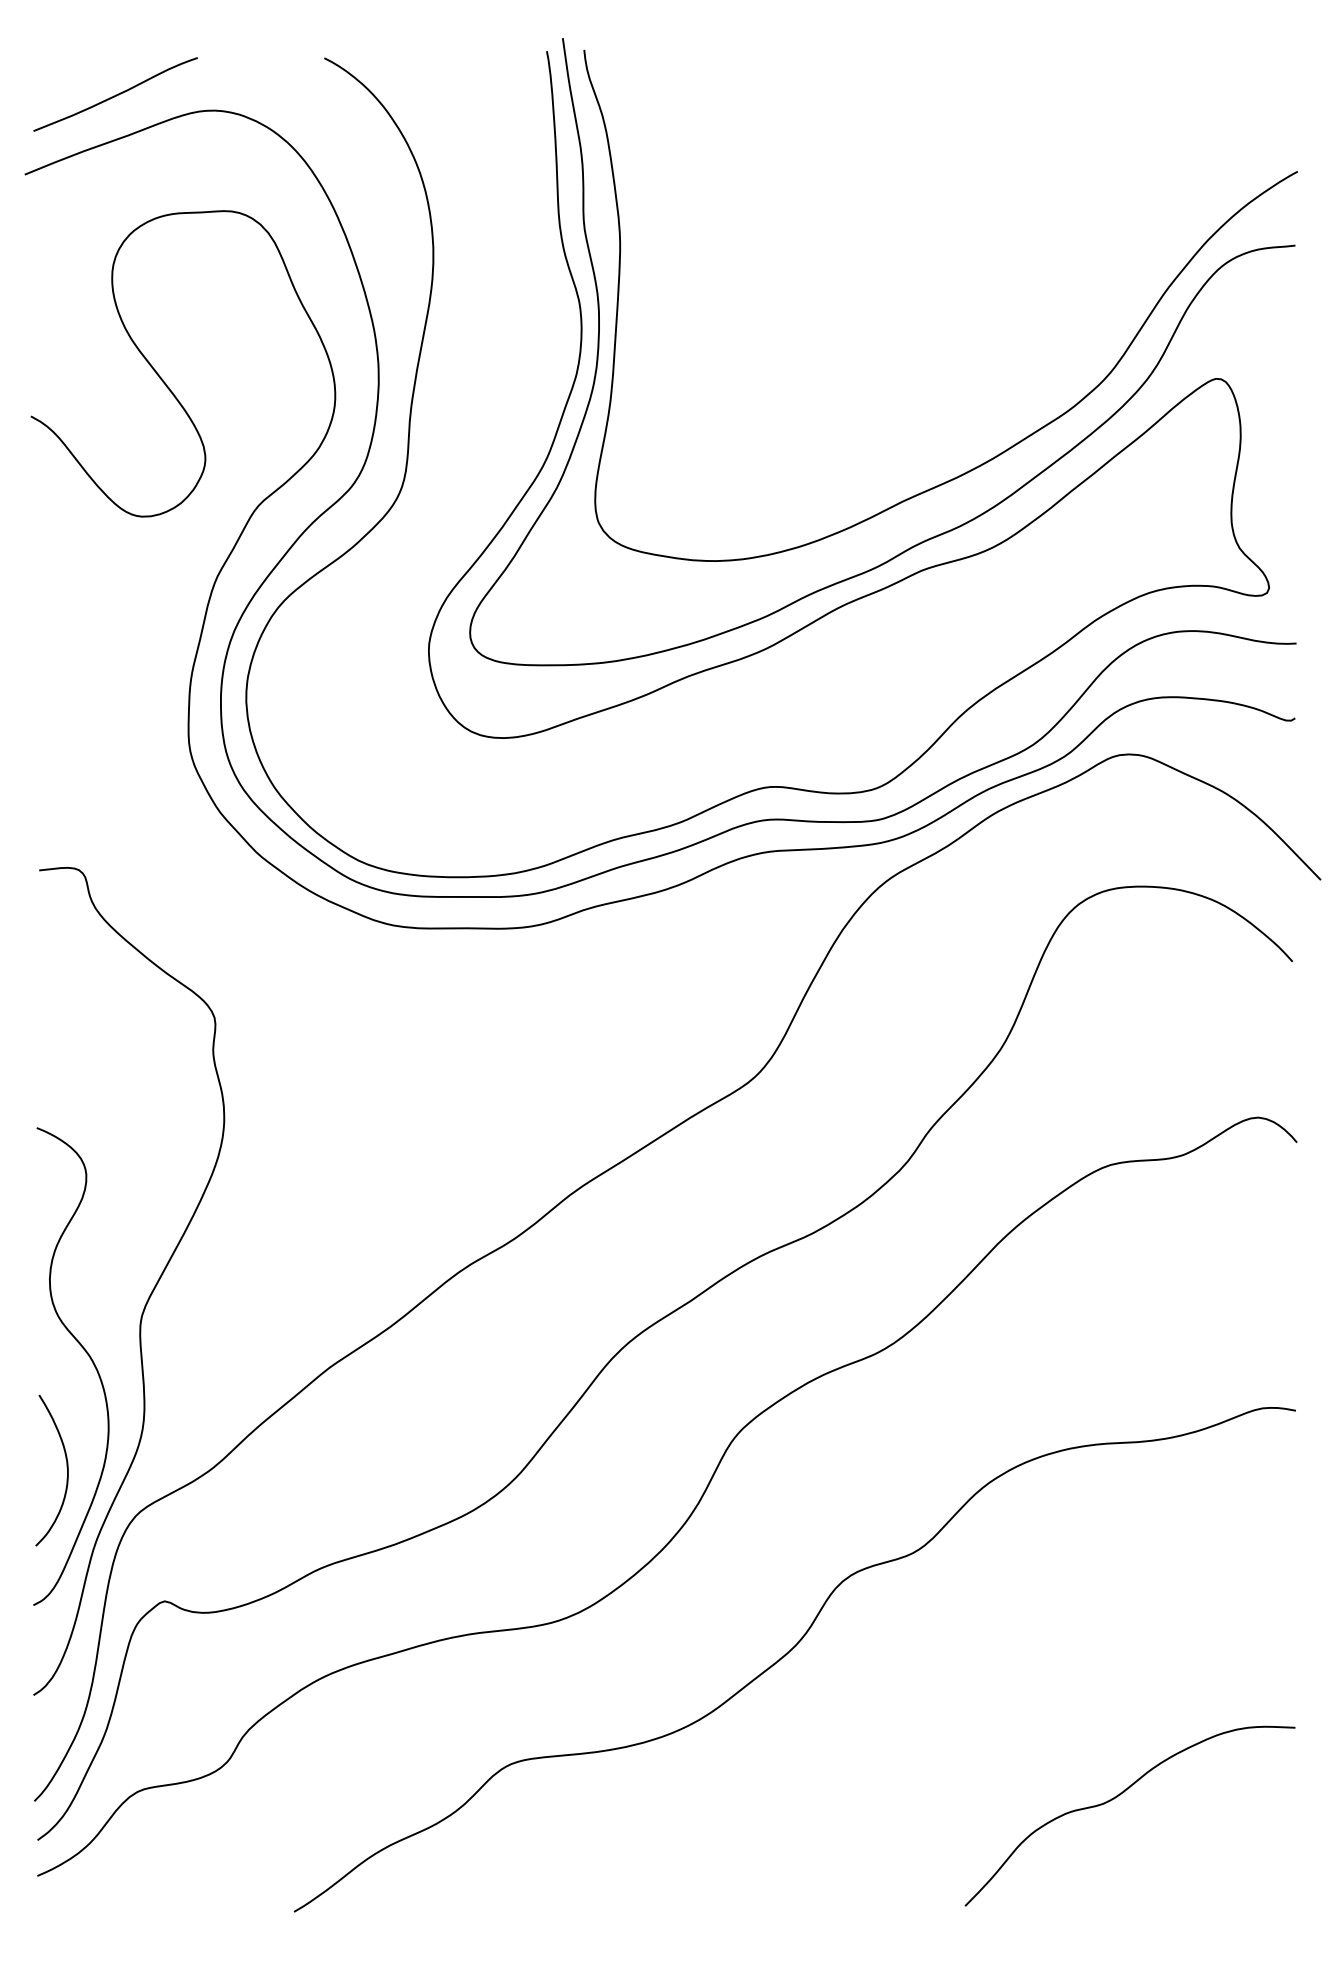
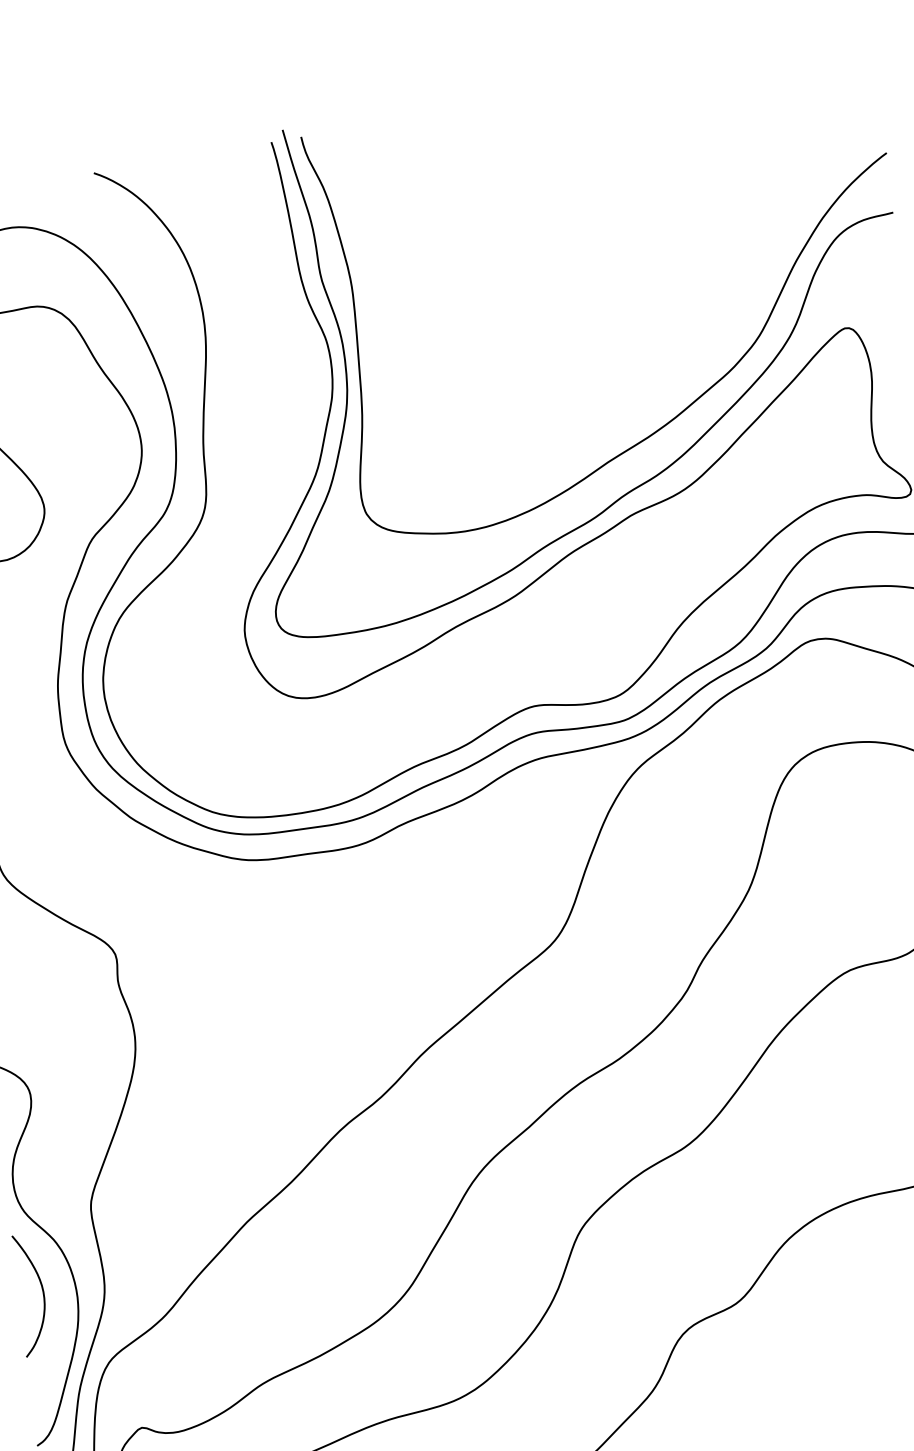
curve: (66, 1467) -> (42, 1290), moved

